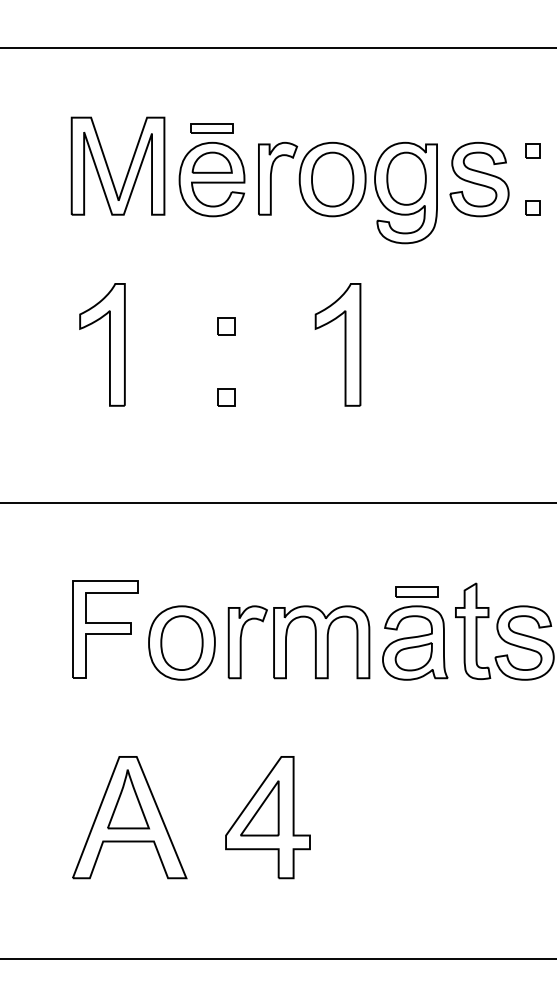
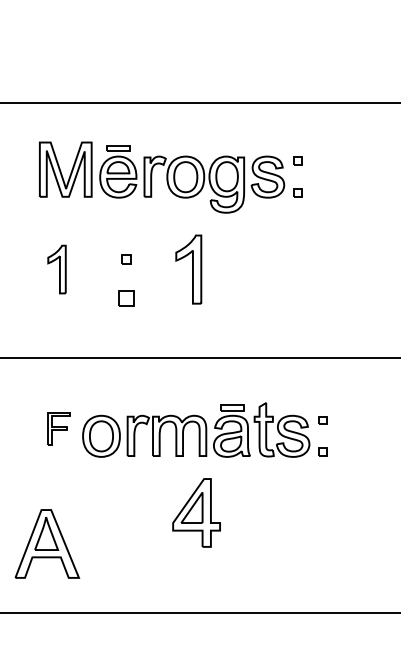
part: (101, 344) -> (56, 269), size x0.7
part: (226, 396) -> (126, 298), size x1.6
part: (105, 629) -> (58, 428), size x0.6
part: (130, 816) -> (47, 543), moved
part: (267, 816) -> (196, 512), moved

